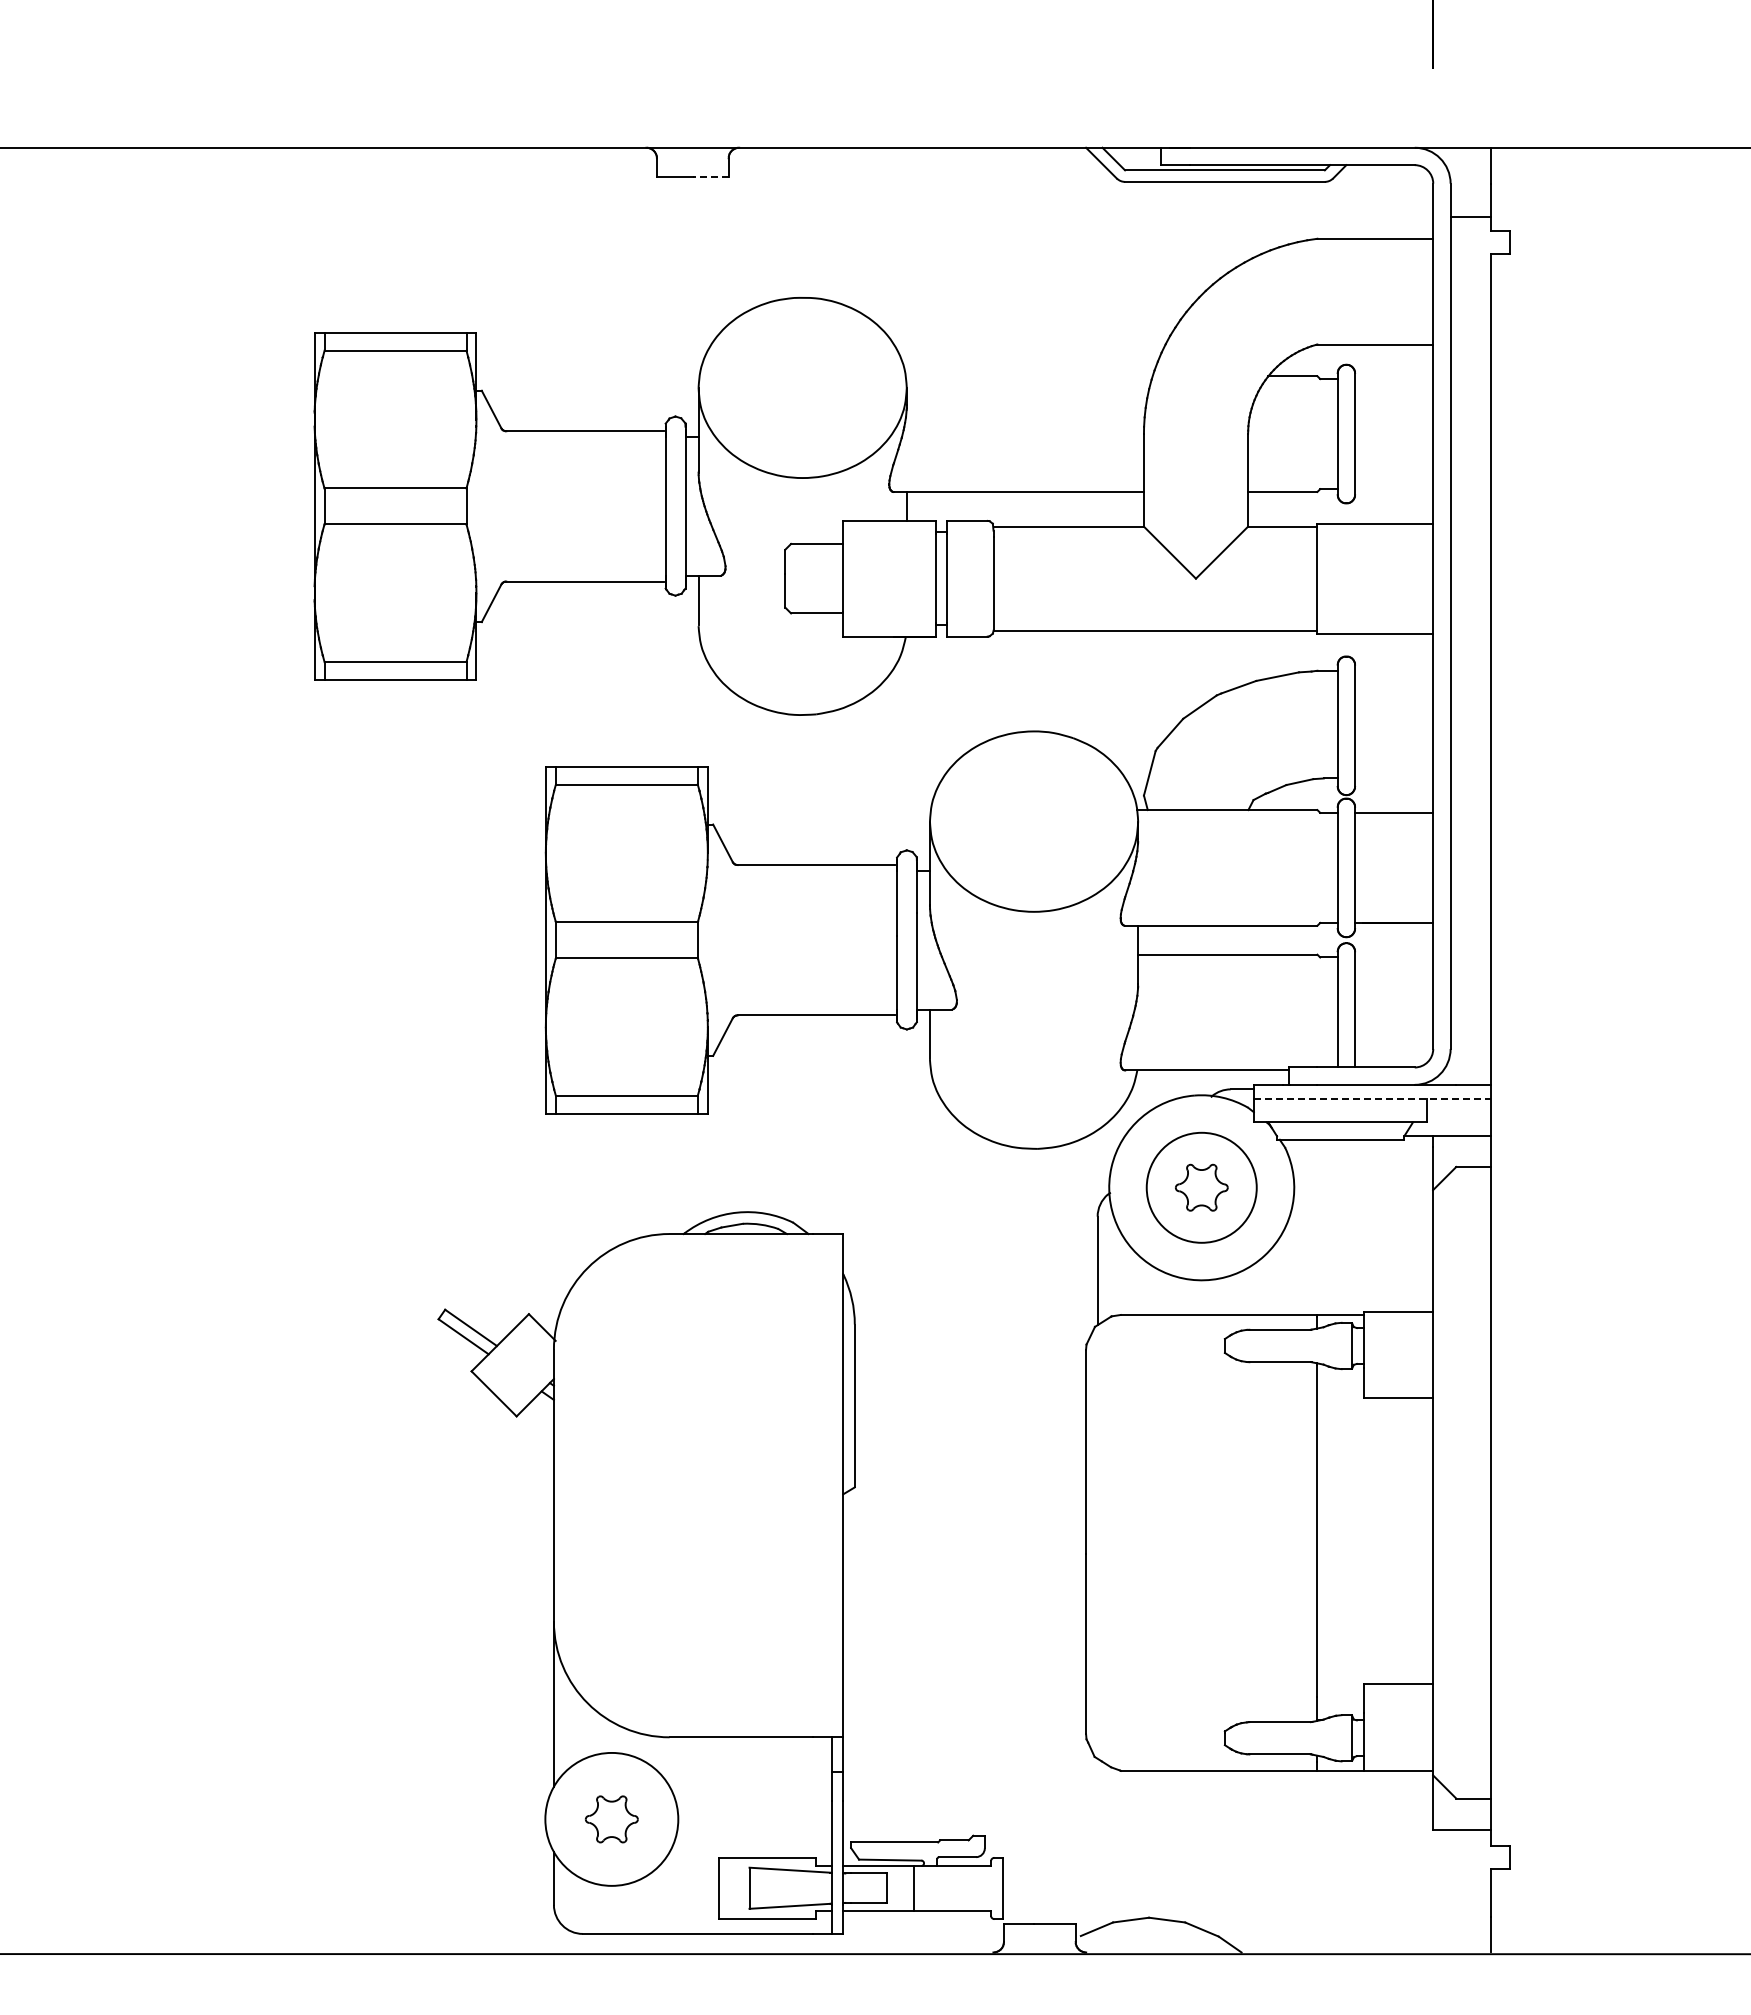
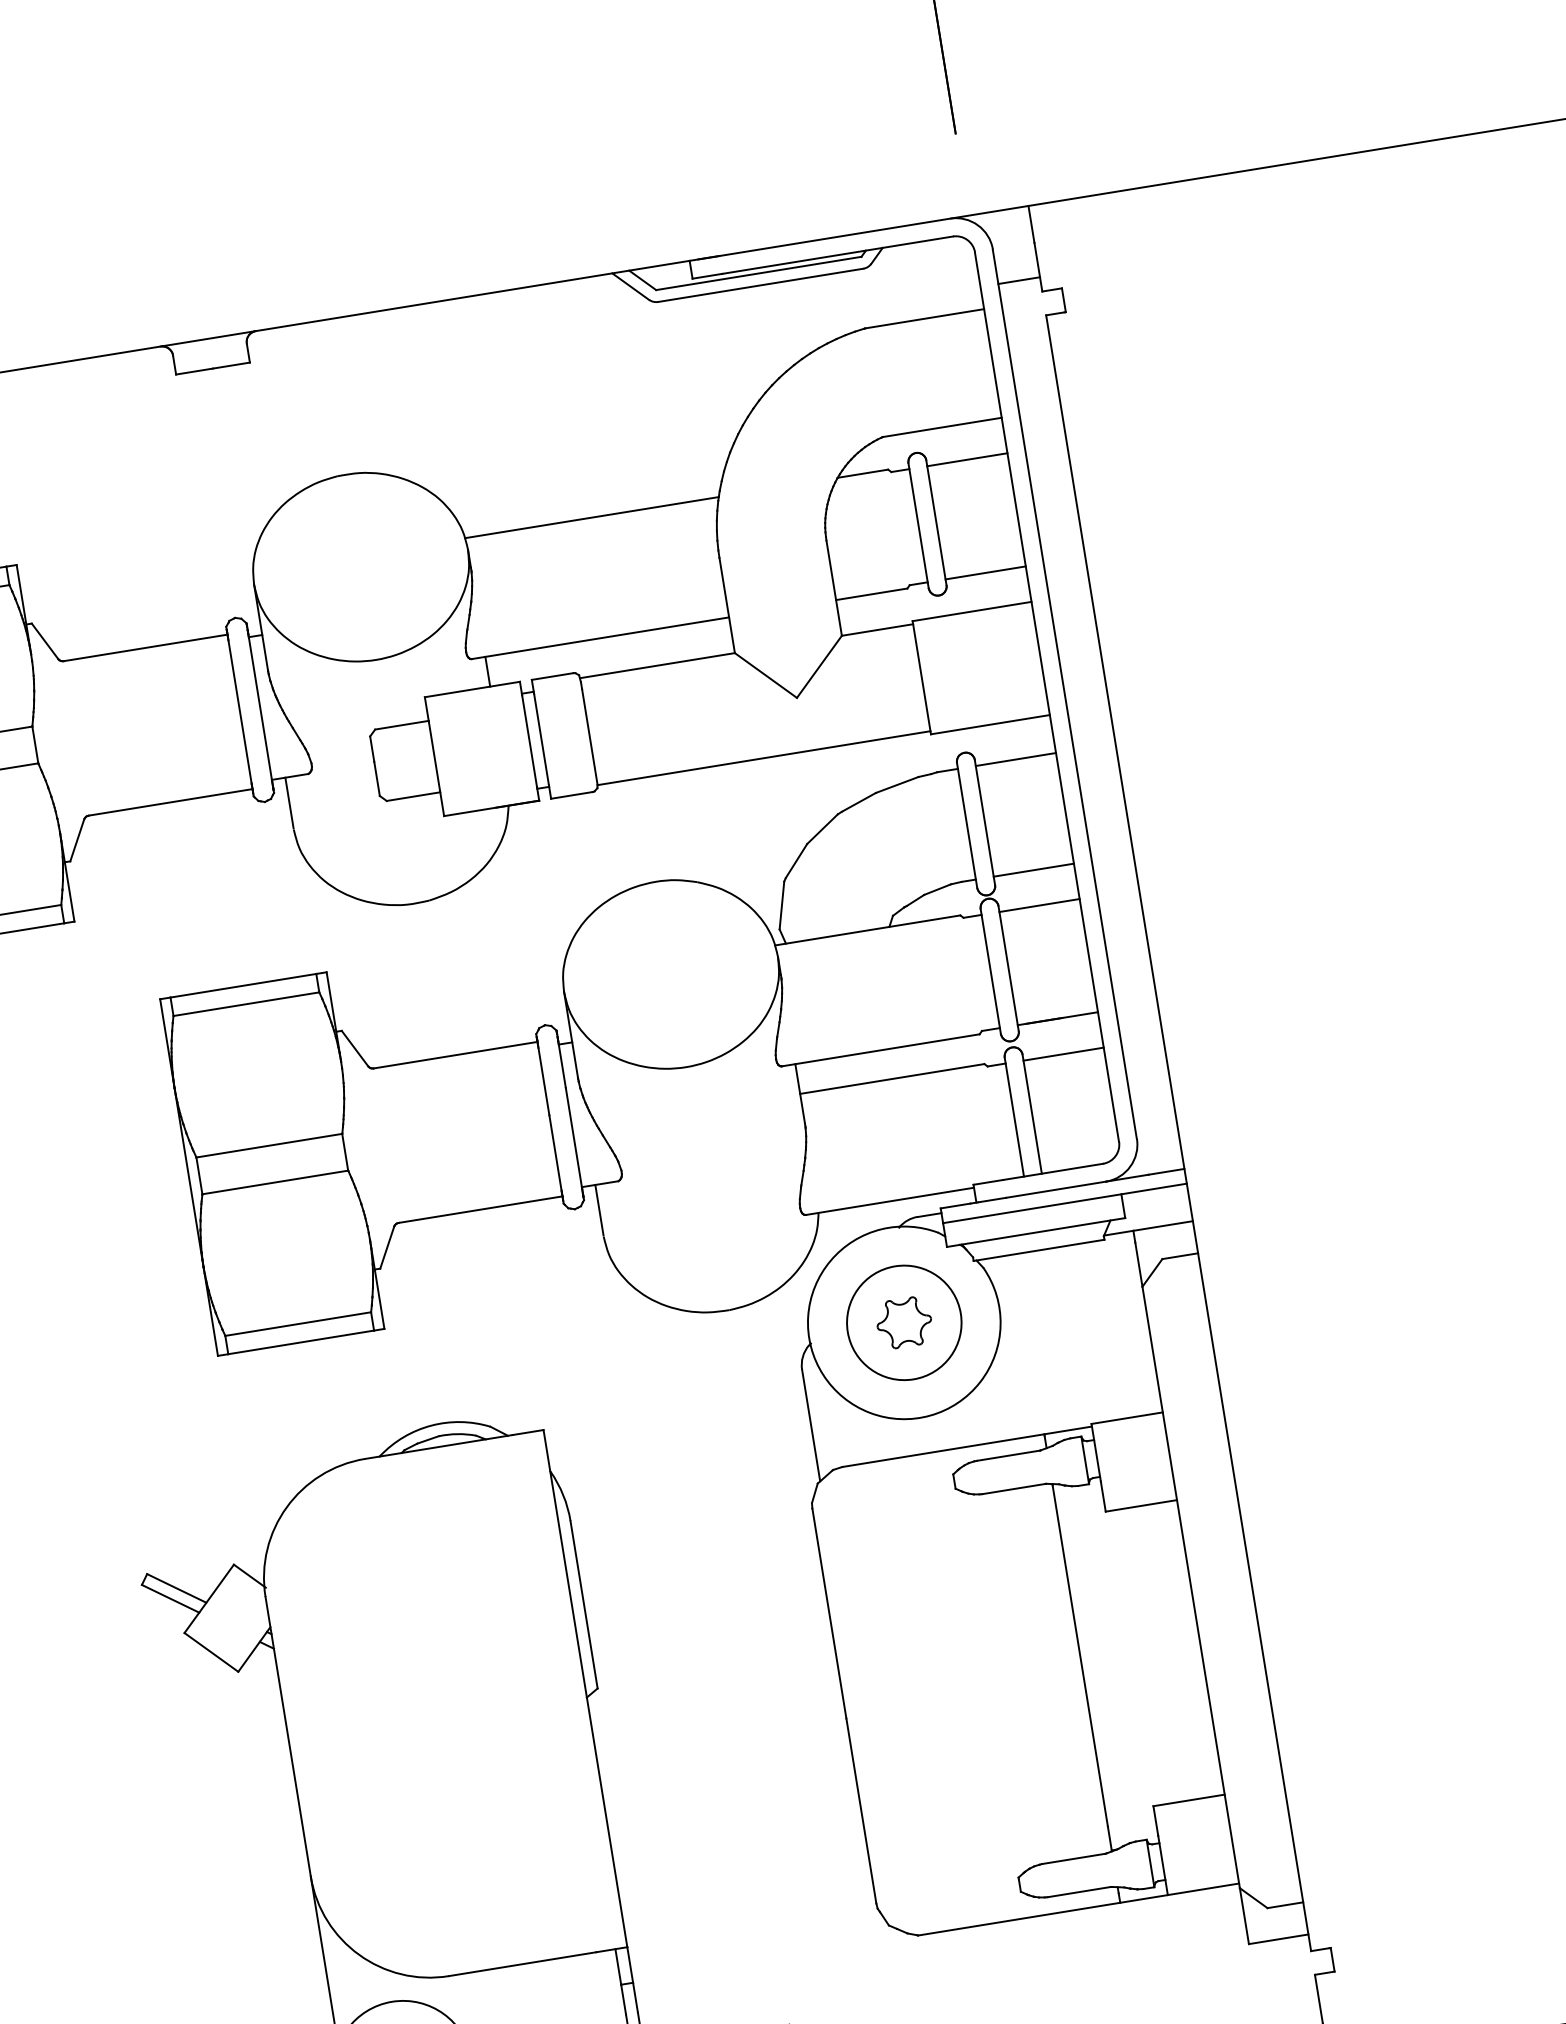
line: (710, 176) -> (231, 365), dashed -> solid
line: (1028, 376) -> (591, 518), added
line: (1394, 379) -> (967, 460), added
line: (1394, 489) -> (986, 573), added
line: (1394, 670) -> (1016, 759), added
line: (1394, 778) -> (1034, 870), added
line: (1394, 957) -> (1064, 1054), added
line: (1372, 1099) -> (1065, 1203), dashed -> solid

